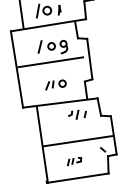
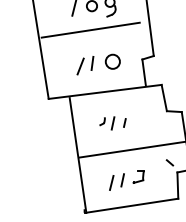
part: (55, 84) -> (97, 63), size x1.43
part: (77, 114) -> (113, 122), moved
part: (74, 161) -> (126, 180), size x1.67

